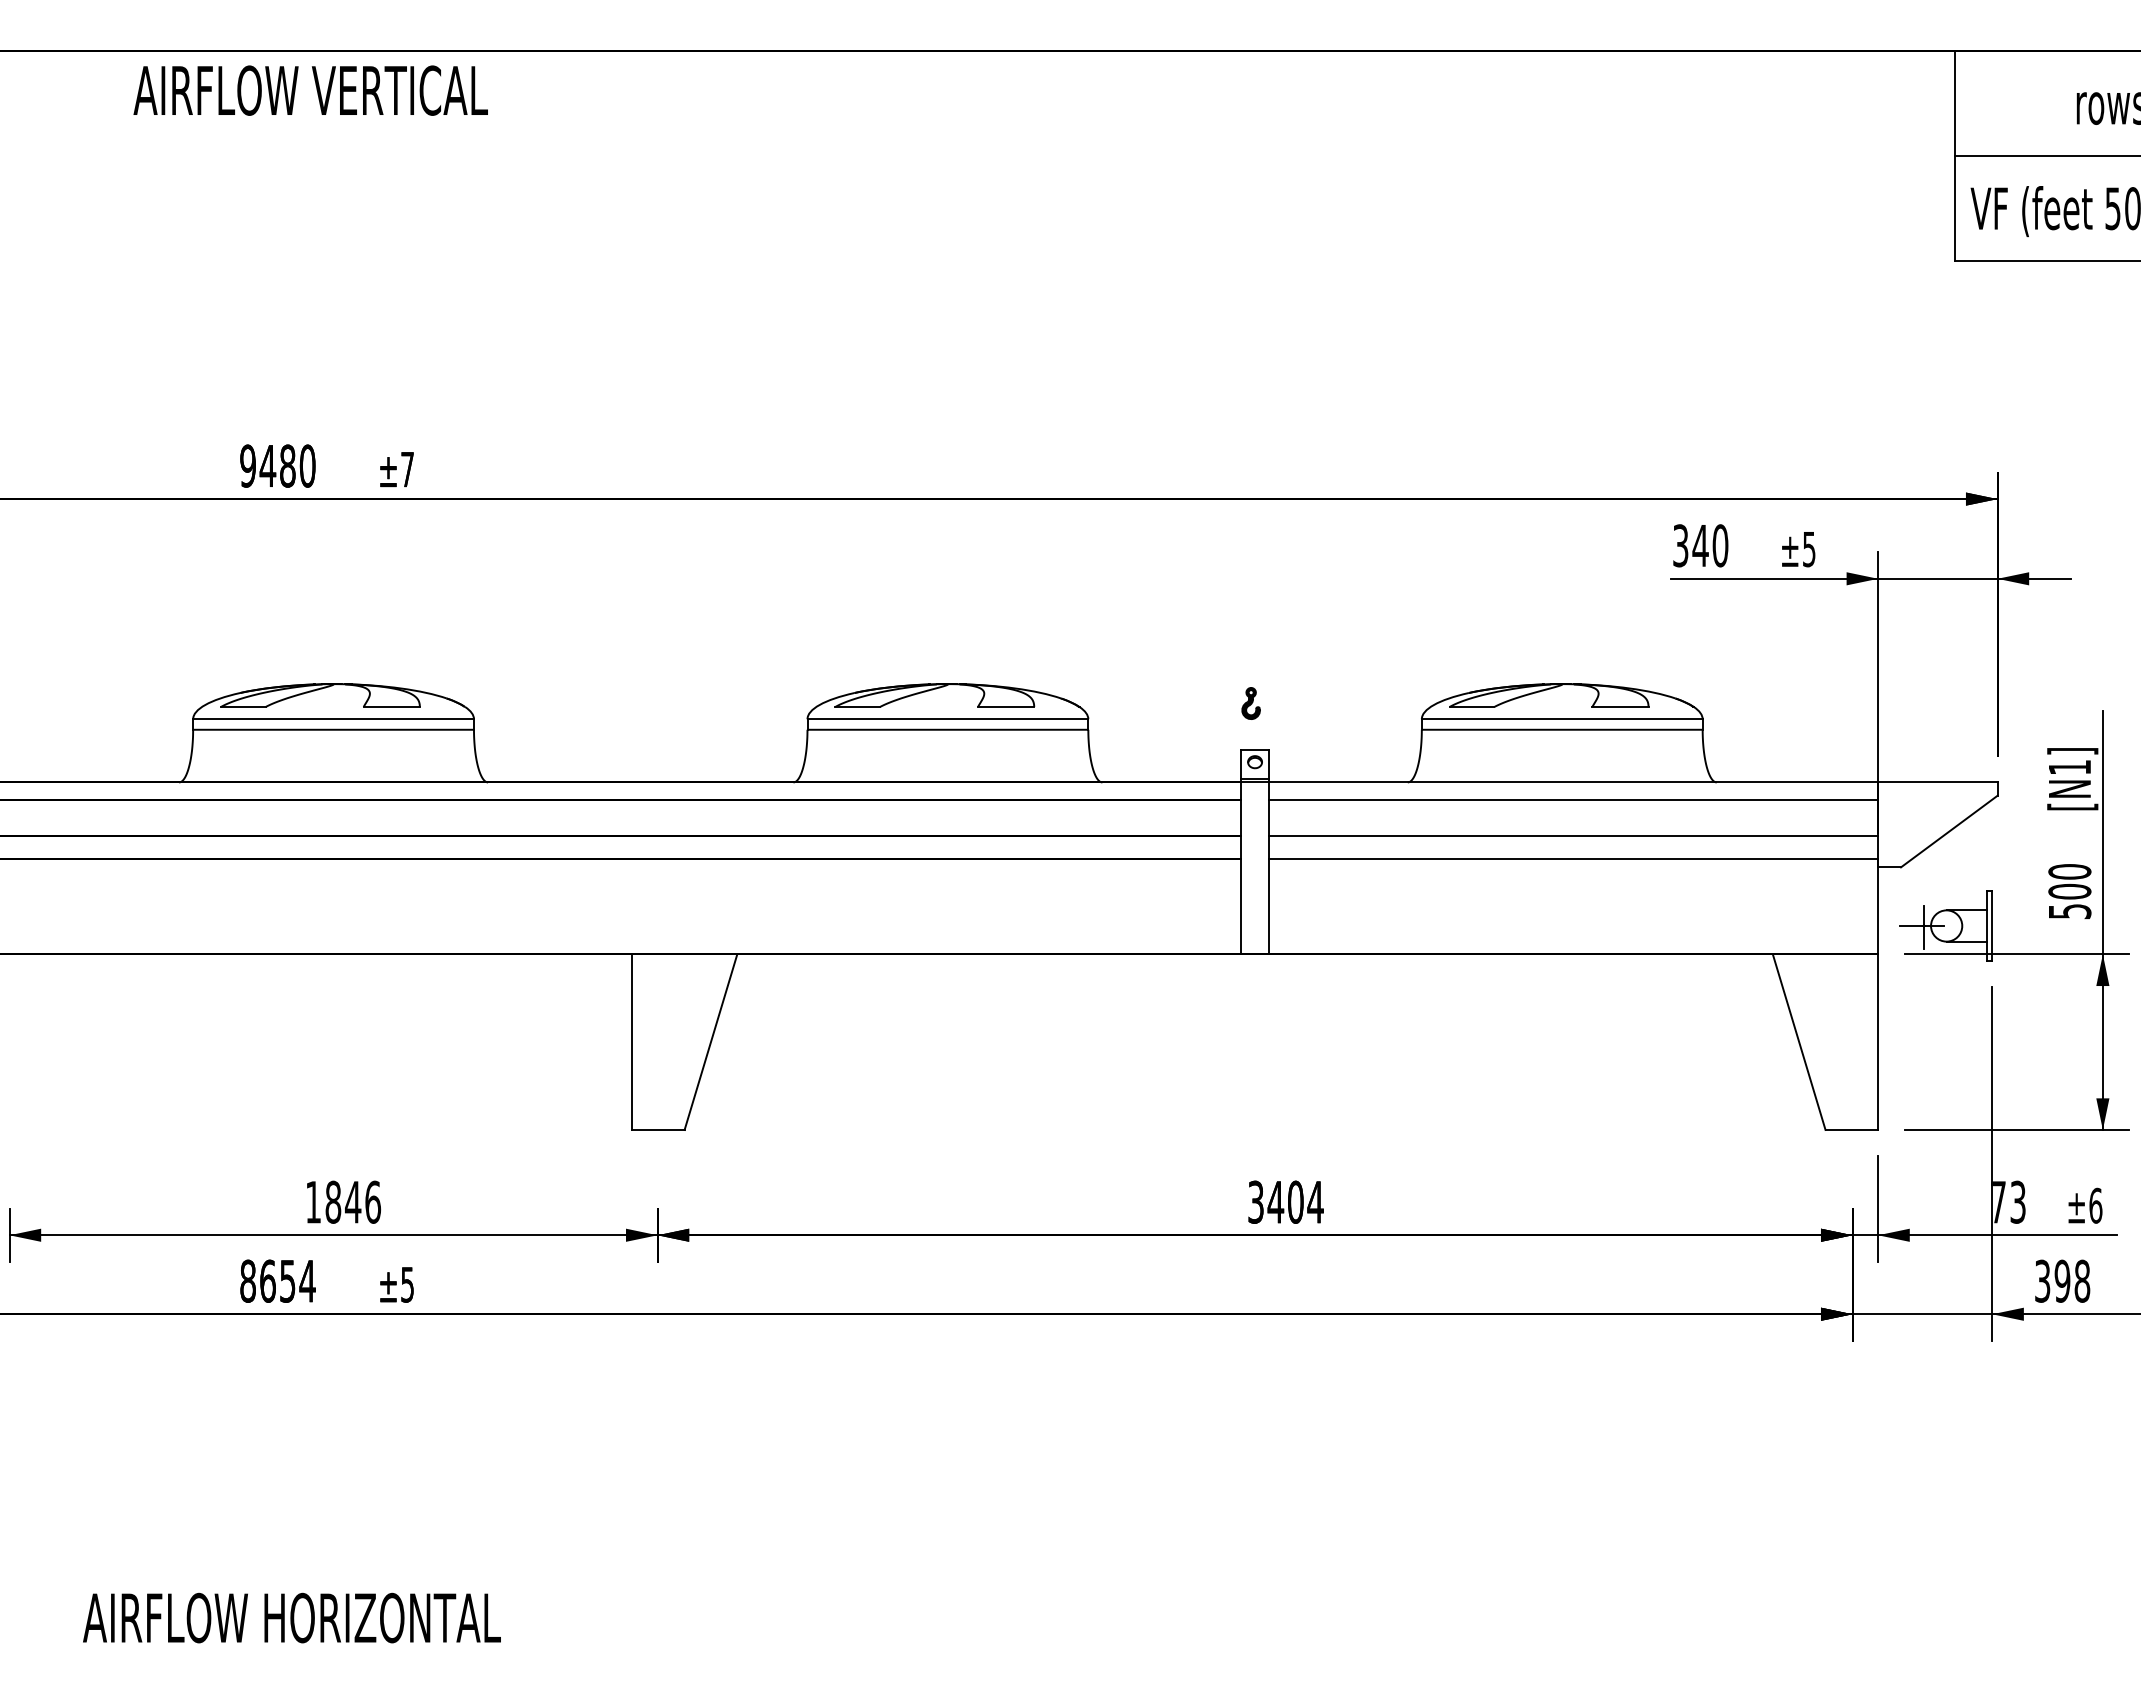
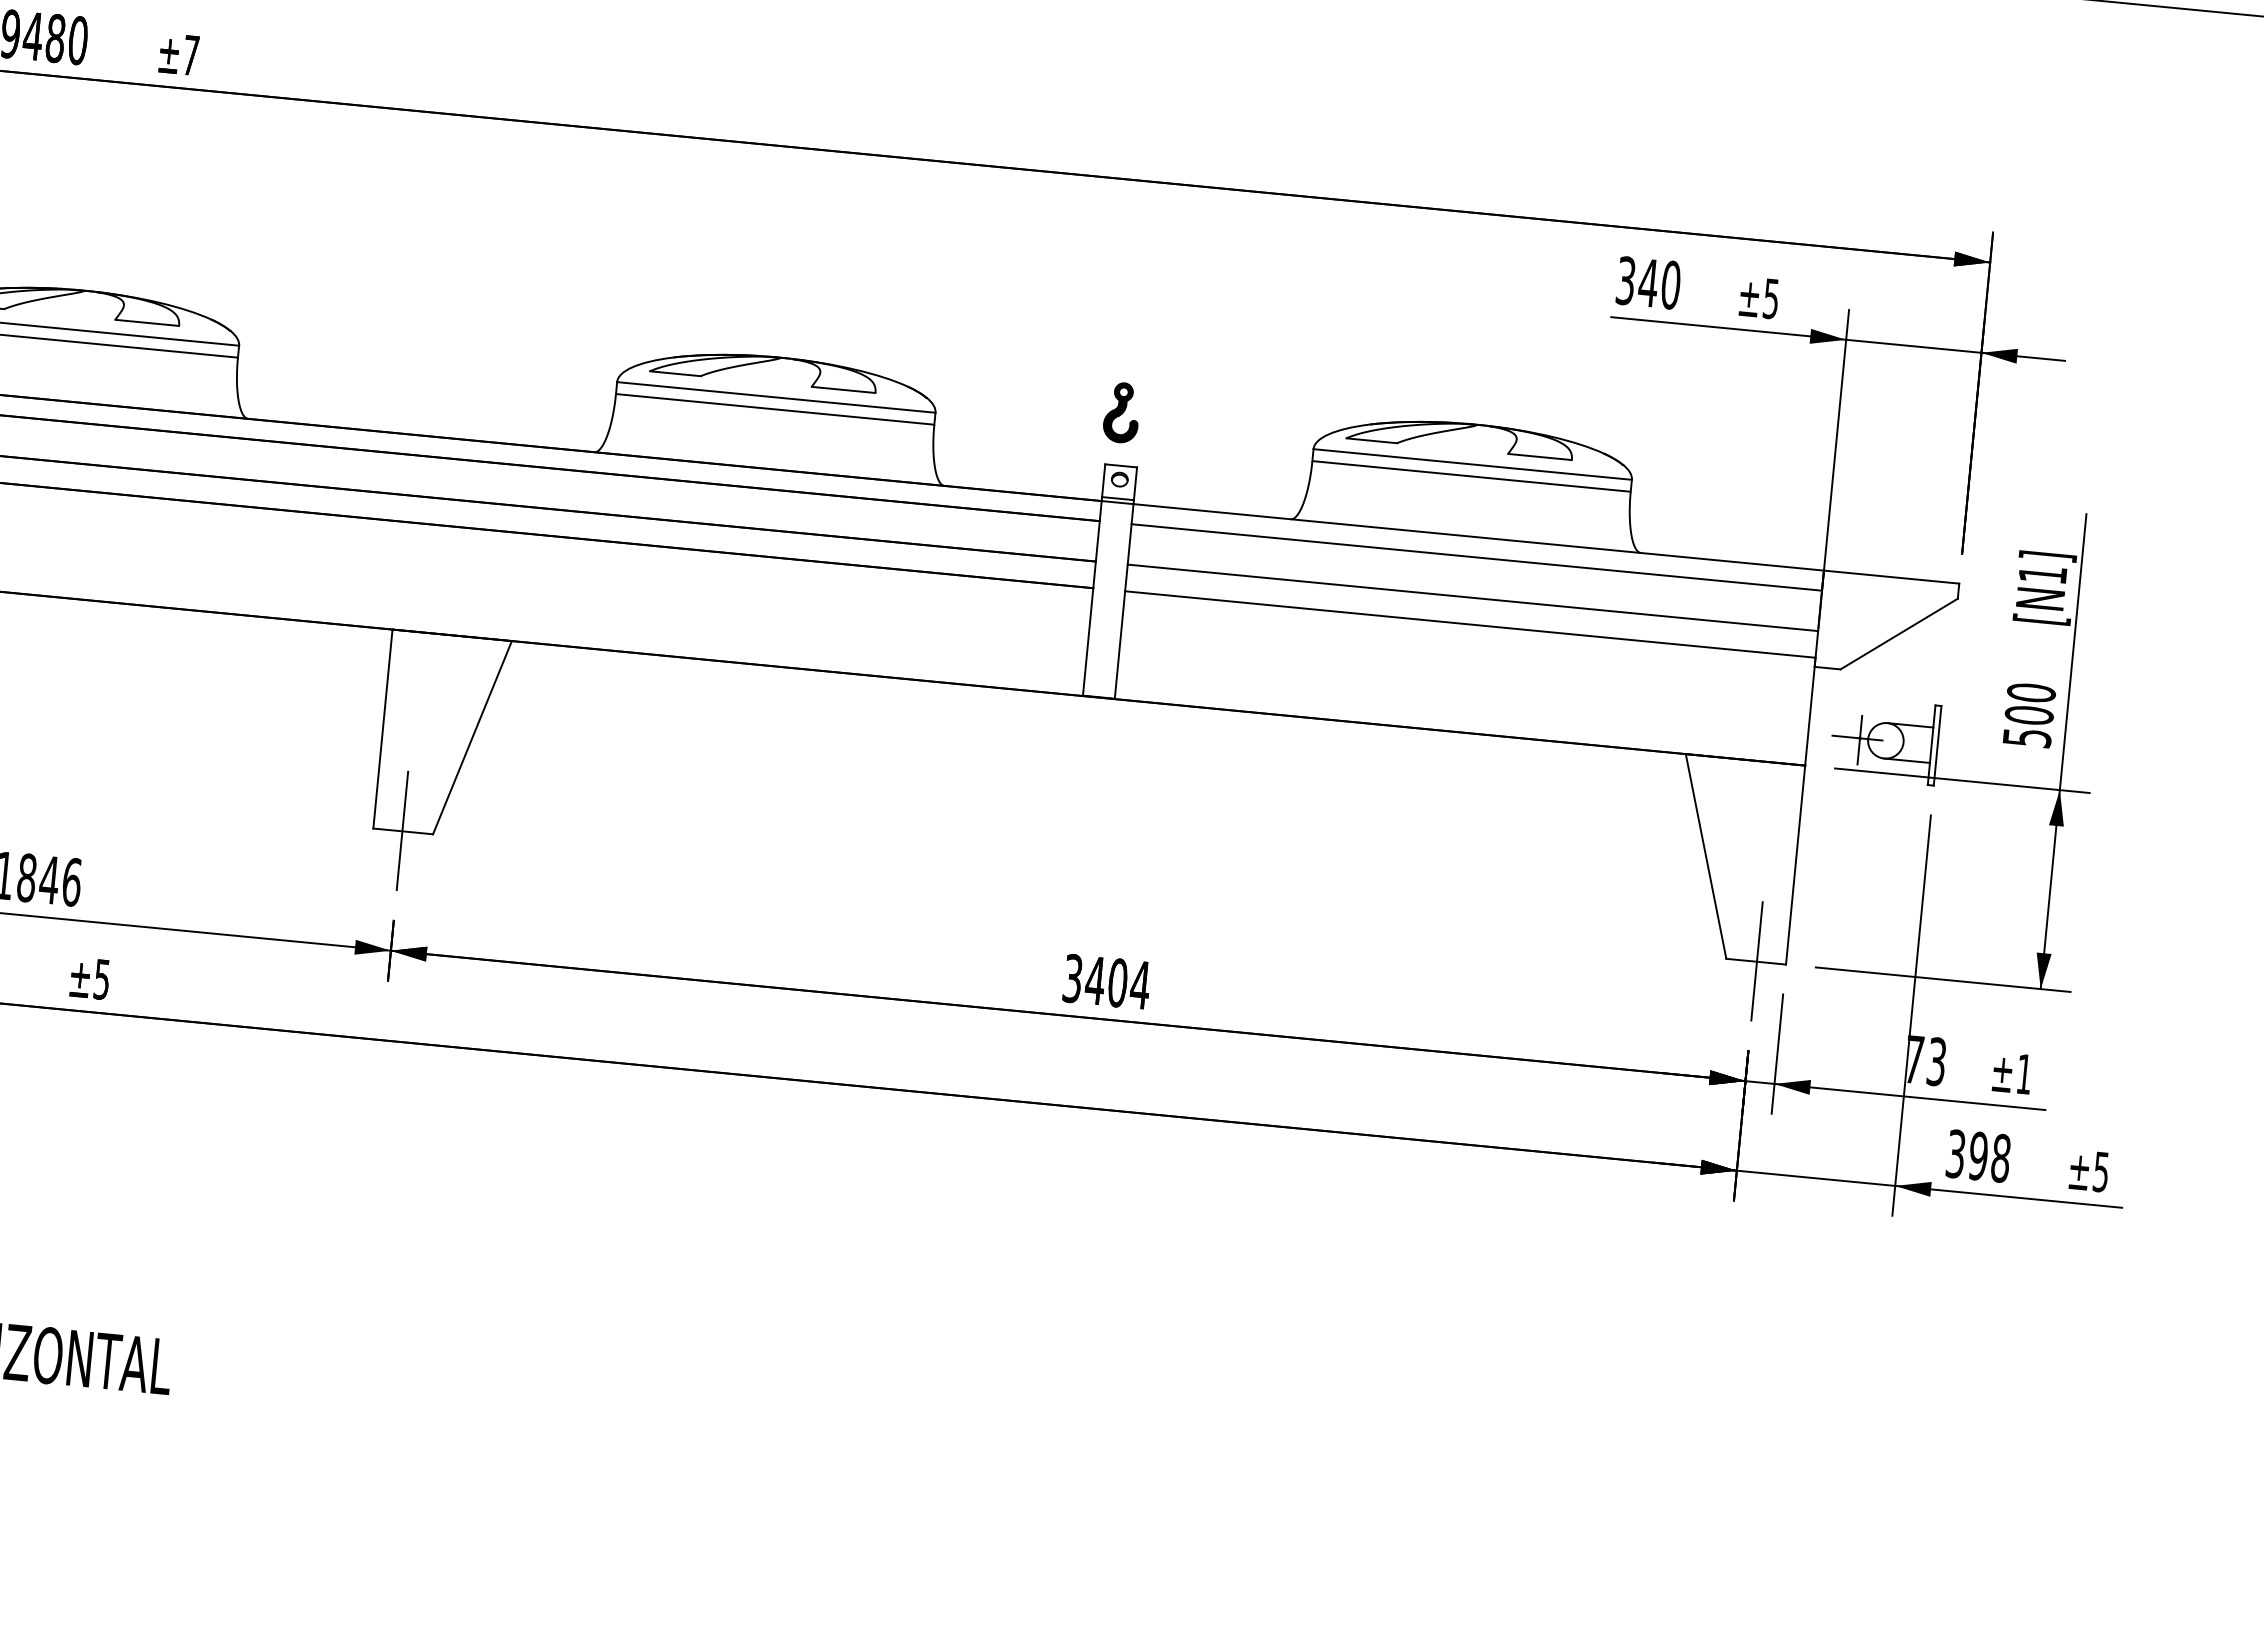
part: (1250, 703) -> (1121, 412), size x1.67
line: (657, 1129) -> (402, 830), added
line: (1852, 1129) -> (1756, 961), added
text: (2095, 1205) -> (2024, 1073), ±6 -> ±1

